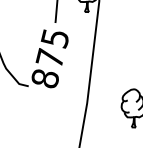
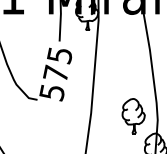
text: (44, 78) -> (51, 92), 875 -> 575

